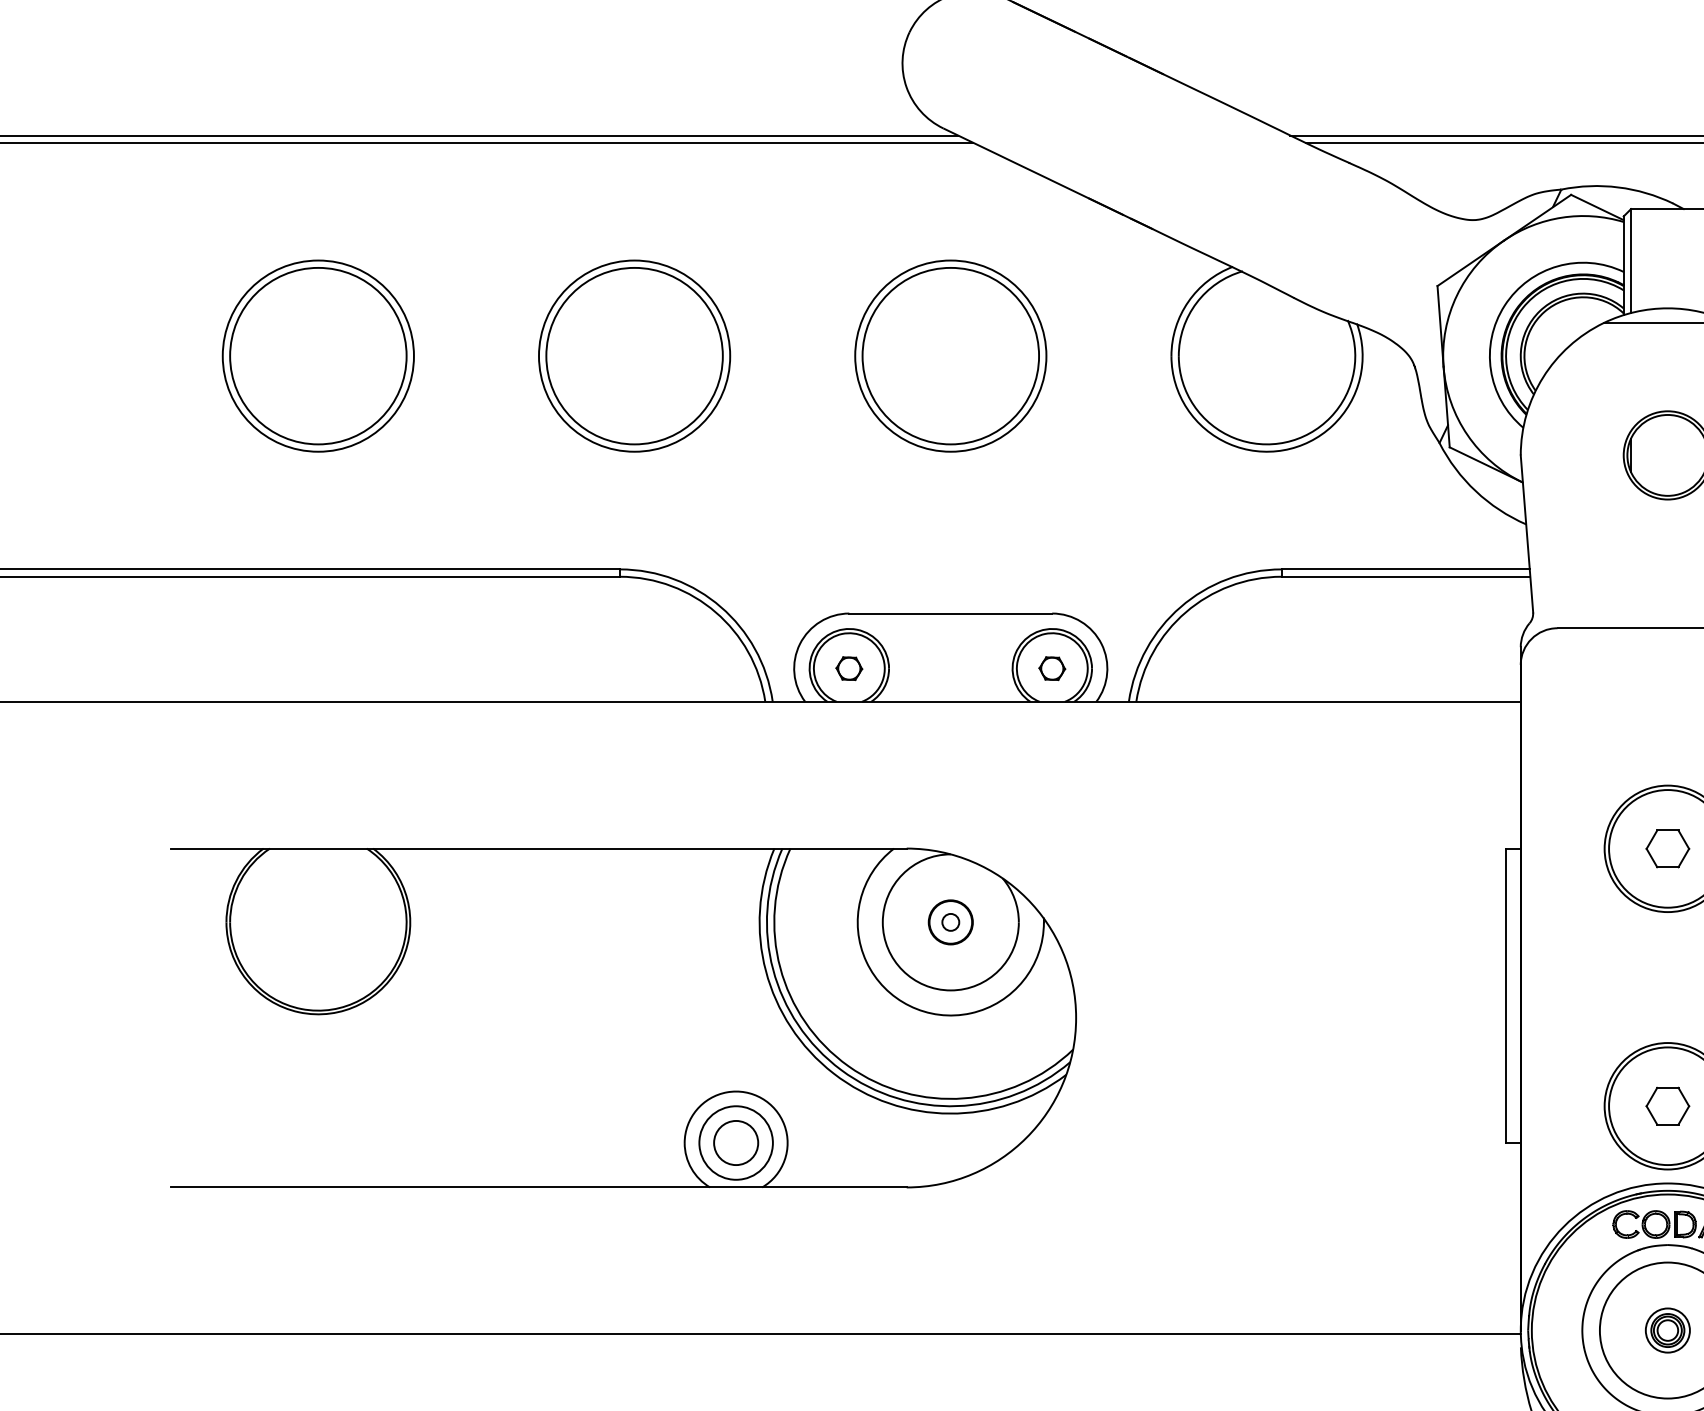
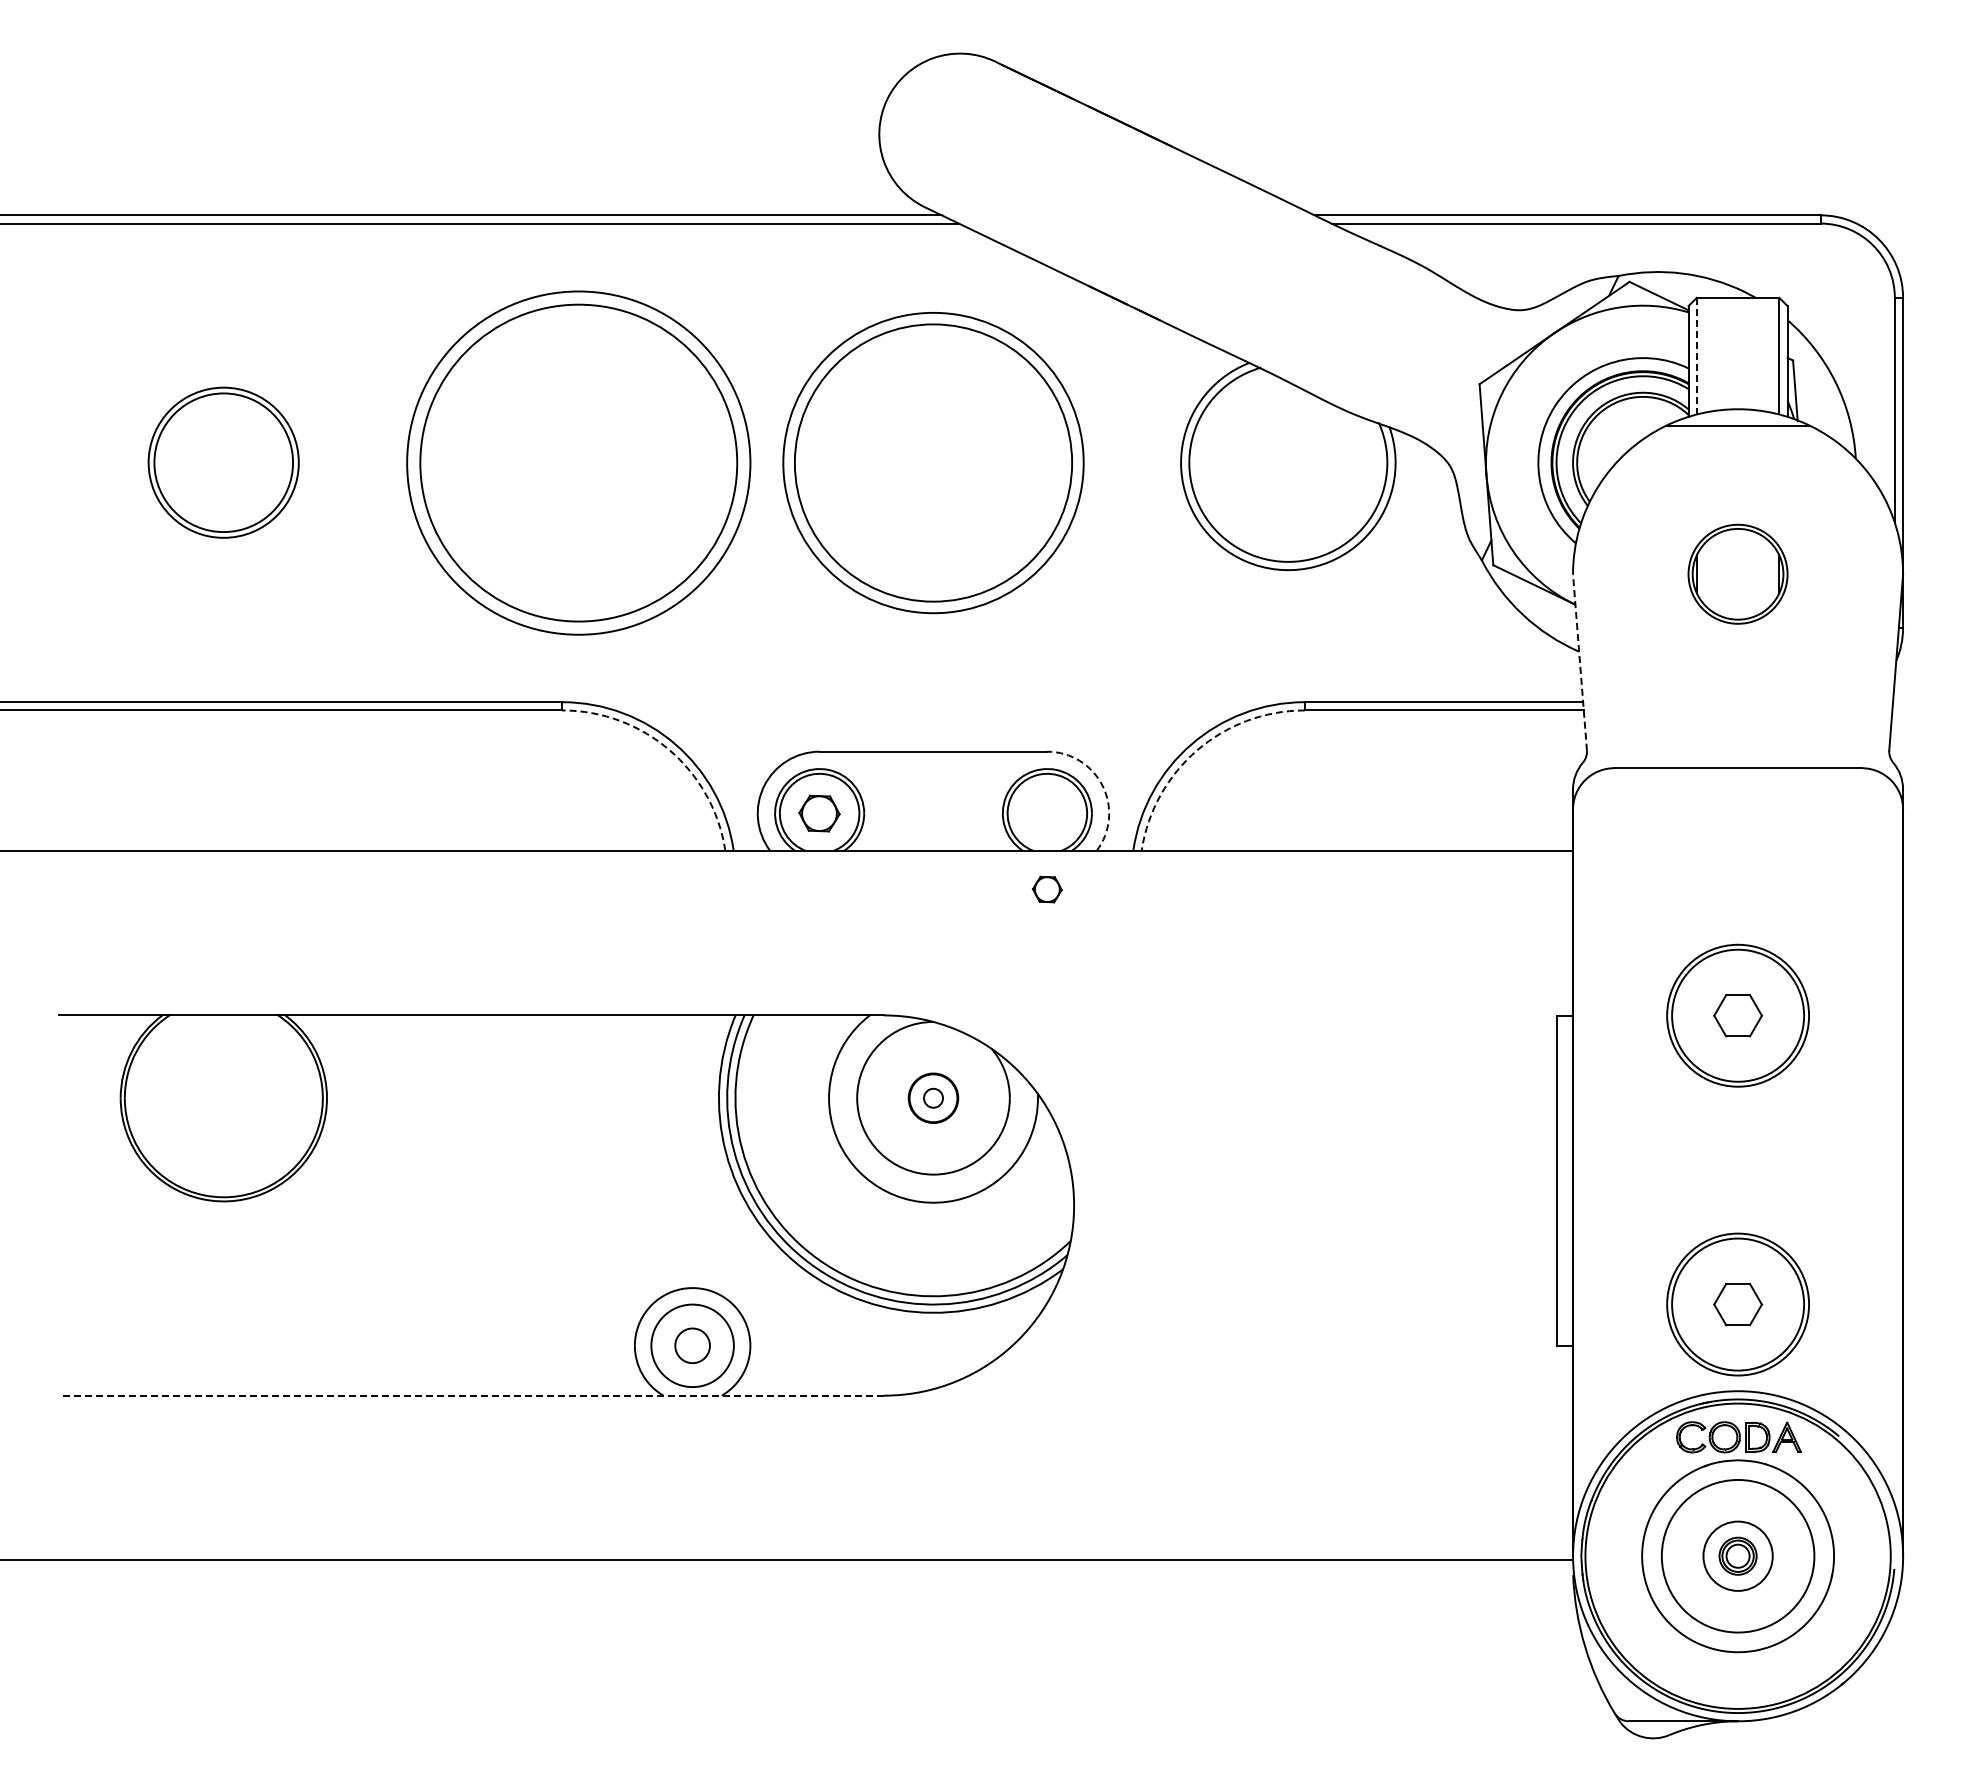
line: (1630, 261) -> (1696, 356), solid -> dashed
part: (318, 355) -> (223, 462), size x0.7
part: (634, 355) -> (578, 462), size x1.6
part: (950, 355) -> (933, 462), size x1.4
line: (1526, 533) -> (1579, 661), solid -> dashed
arc: (715, 612) -> (669, 750), solid -> dashed
arc: (1186, 612) -> (1197, 750), solid -> dashed
arc: (1101, 643) -> (1102, 785), solid -> dashed
part: (849, 668) -> (819, 813), size x1.4
part: (1052, 668) -> (1047, 889), moved
circle: (736, 1142) -> (692, 1345), size x0.7
line: (539, 1187) -> (471, 1395), solid -> dashed
circle: (1667, 1330) -> (1737, 1556), size x1.4

